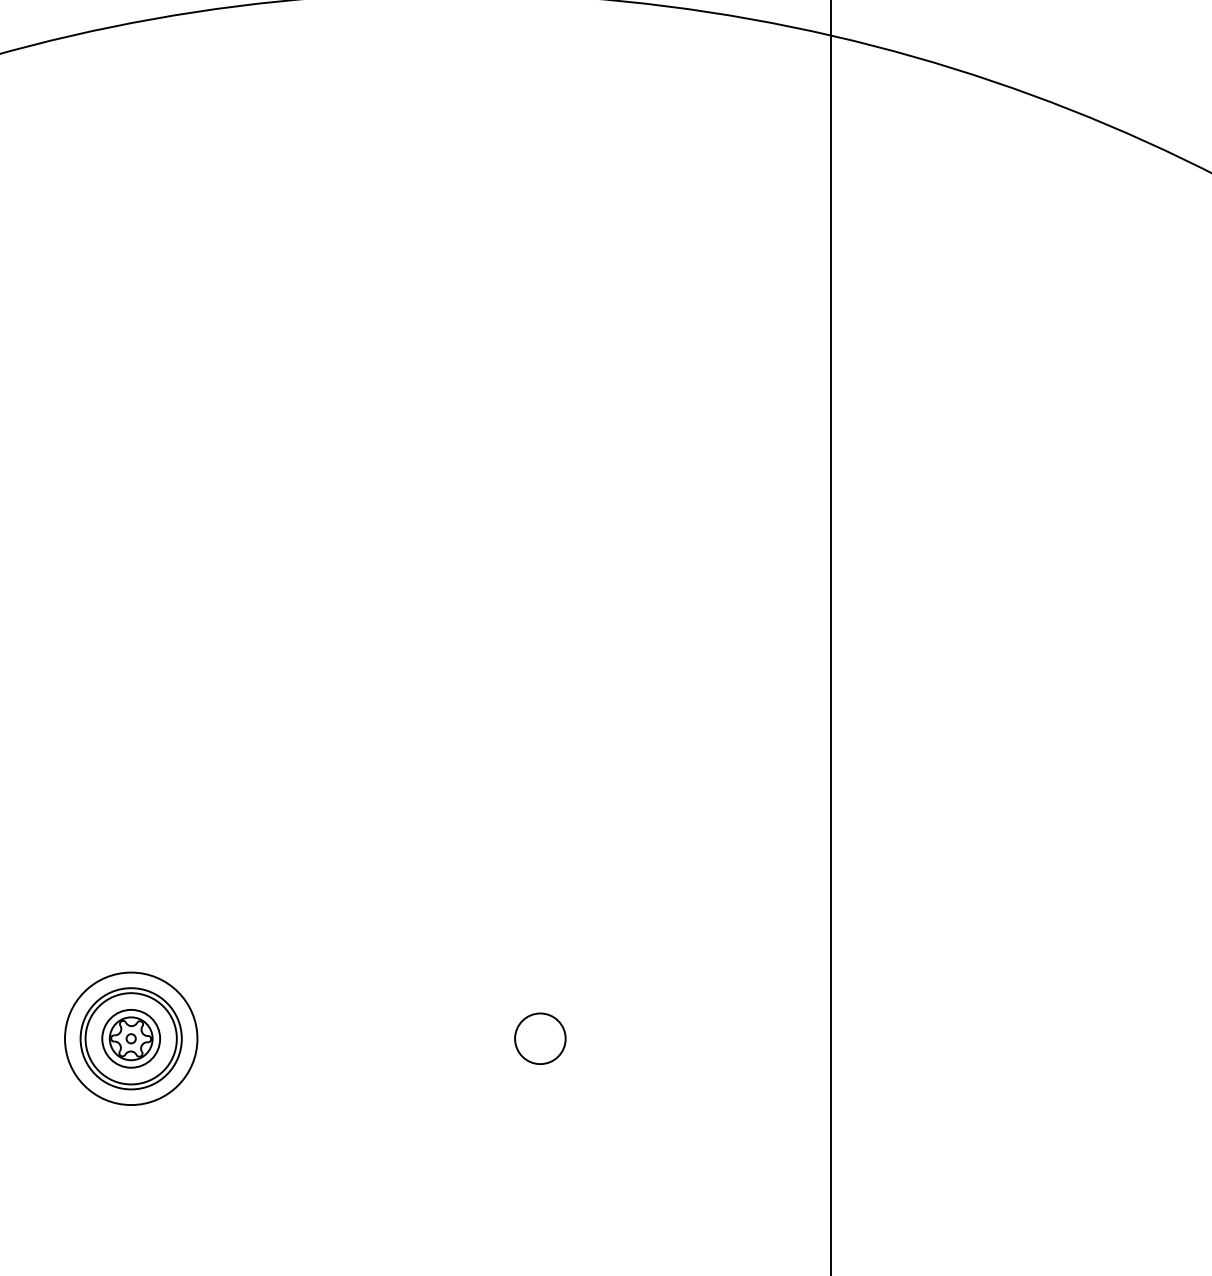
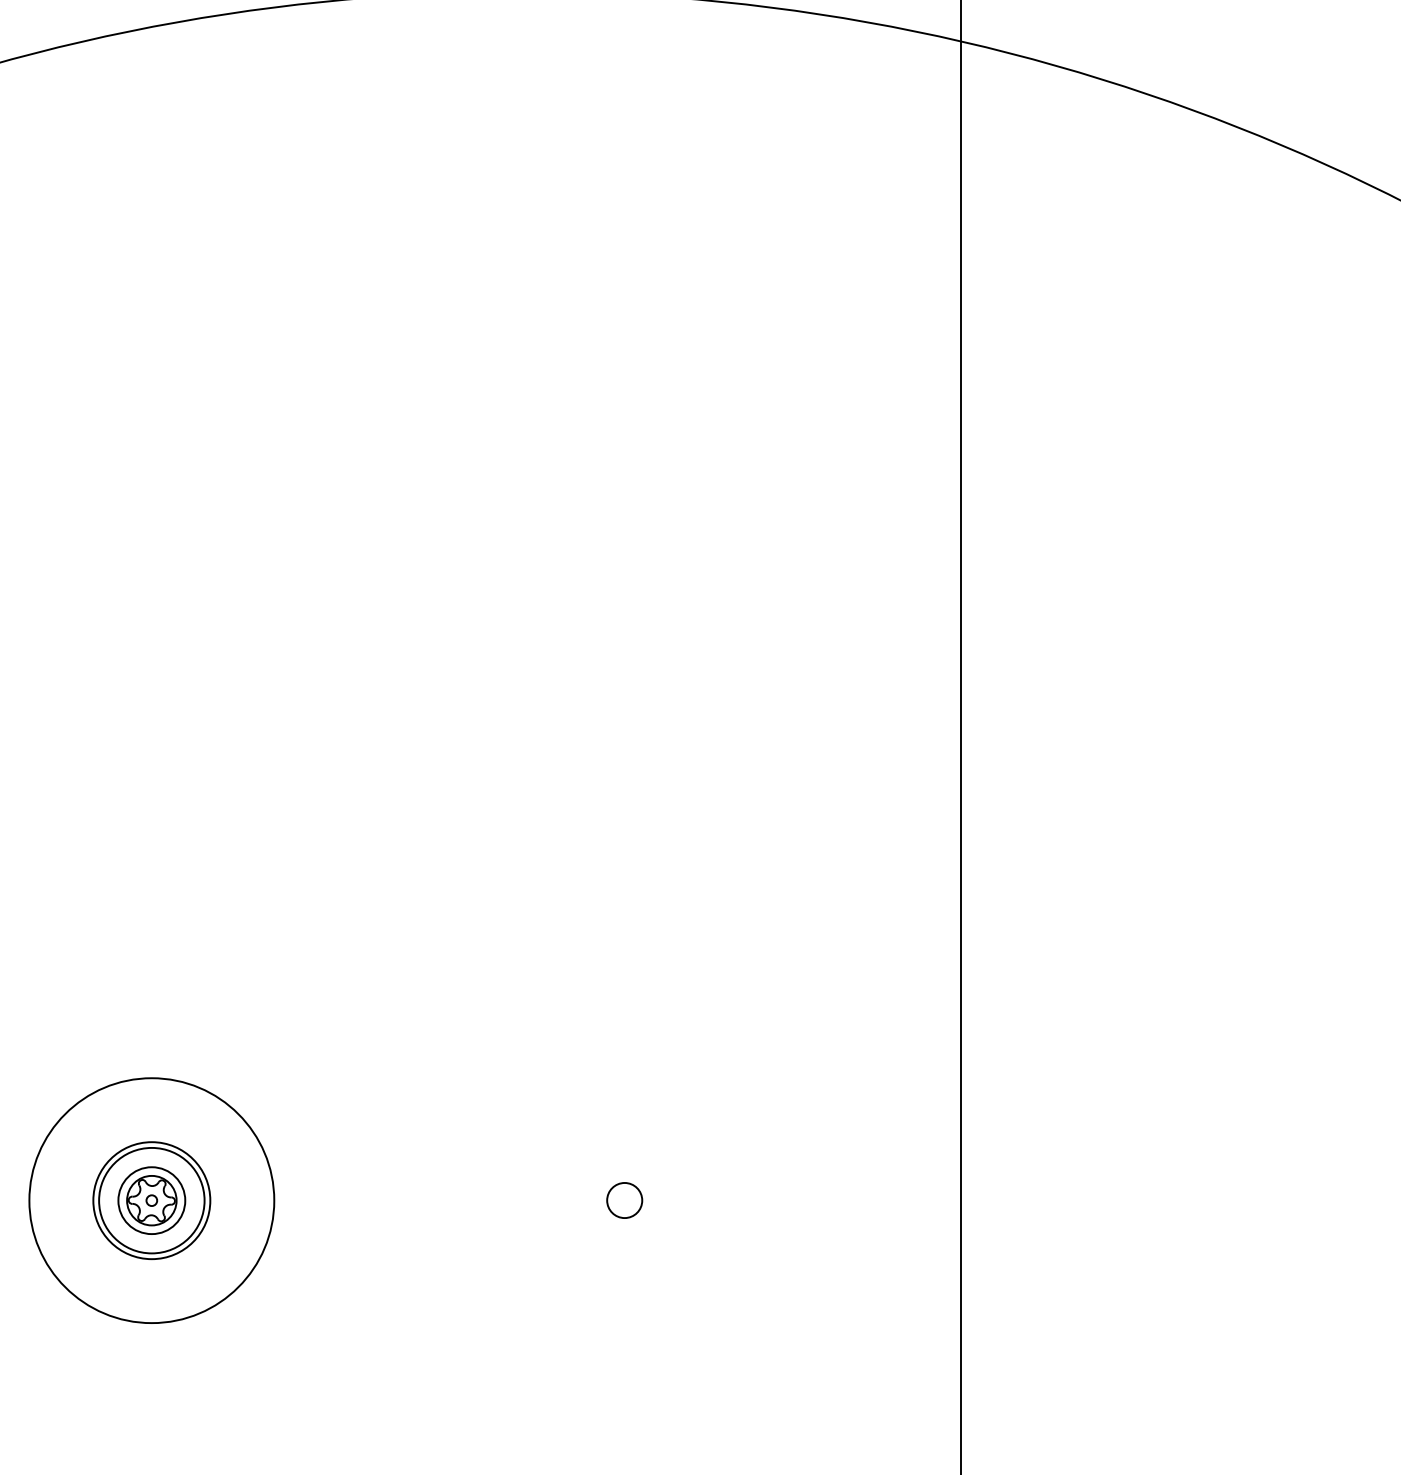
circle: (131, 1038) -> (152, 1200), size x1.6
circle: (540, 1038) -> (624, 1200), size x0.6

